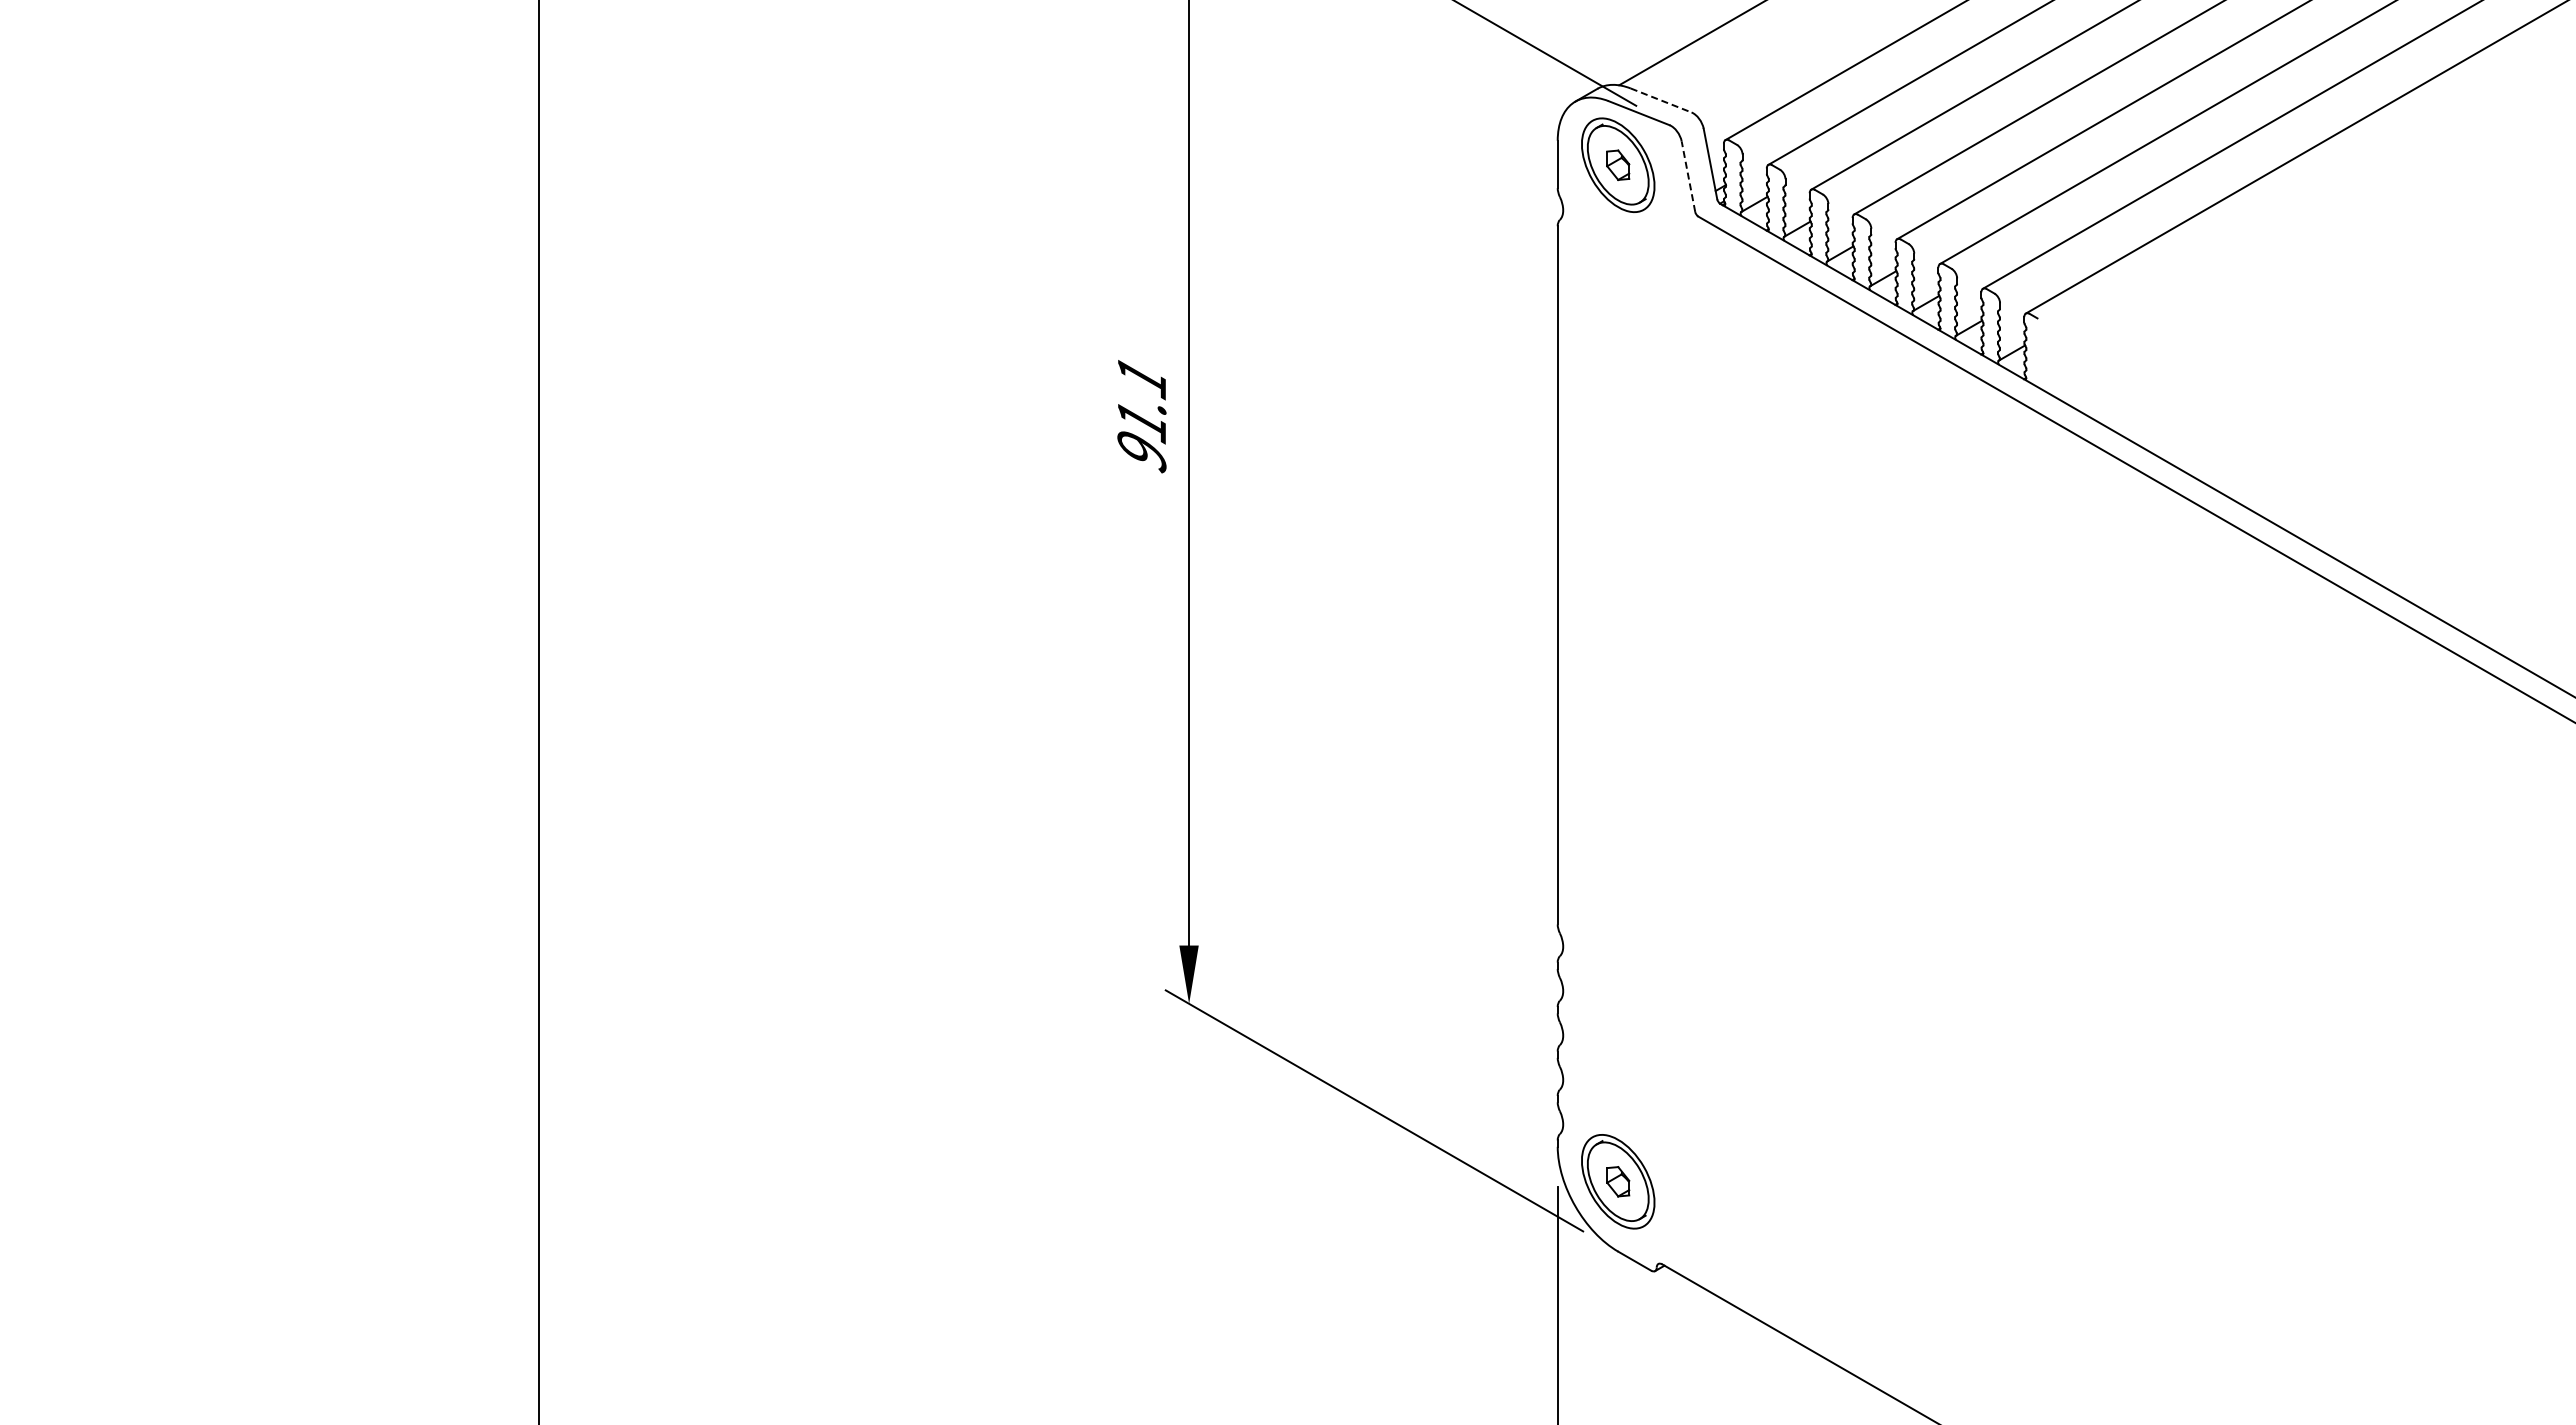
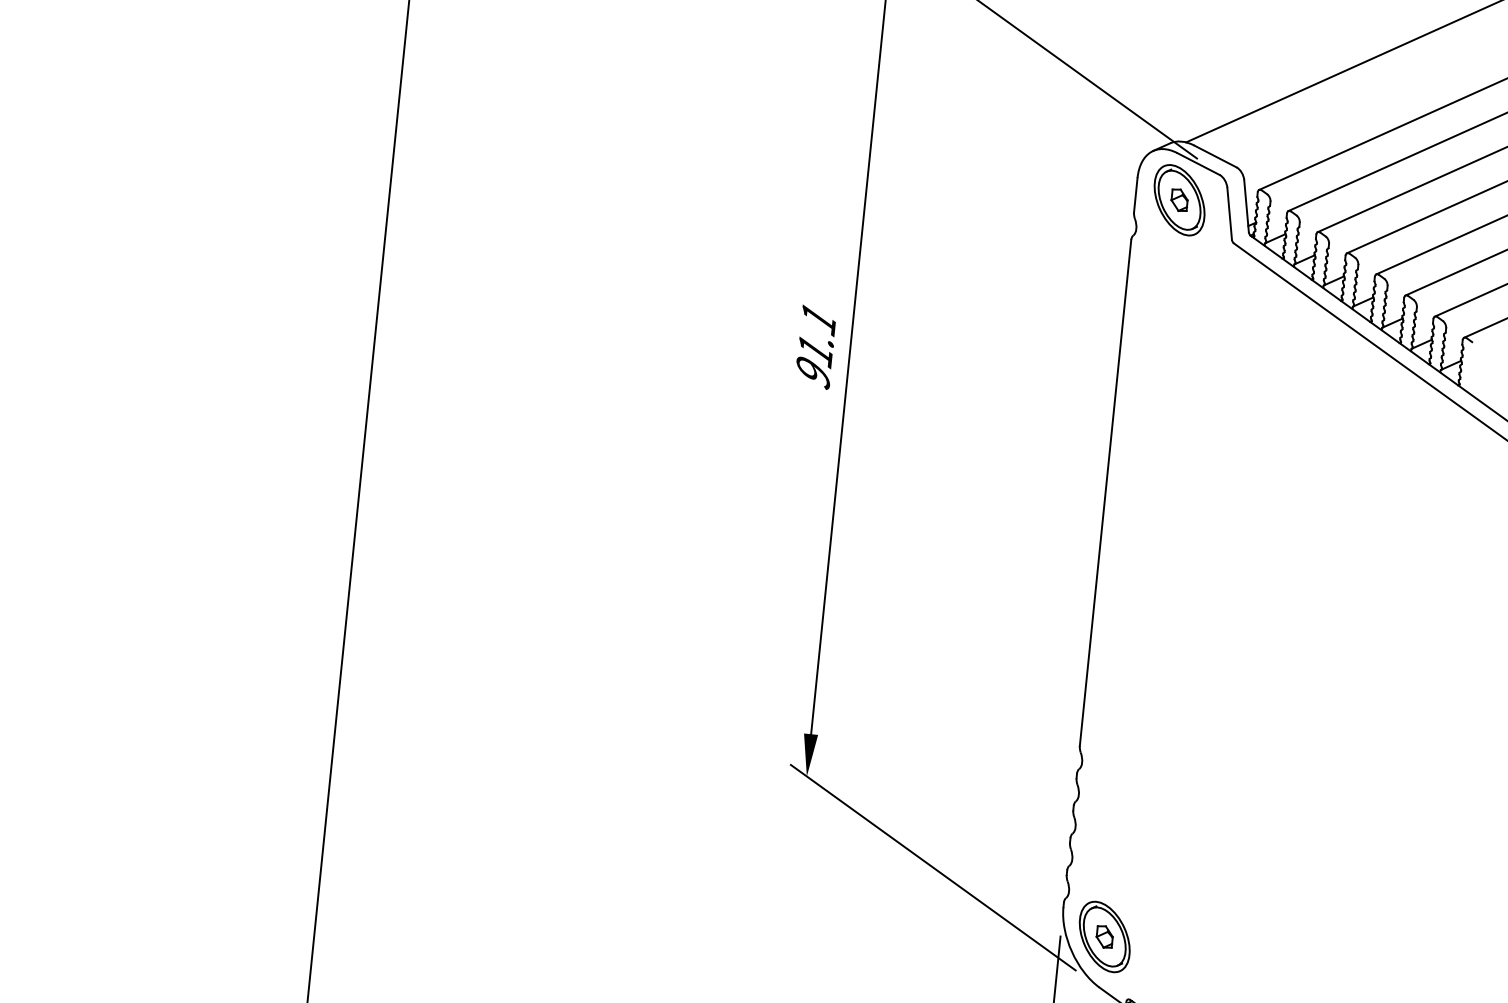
line: (1661, 100) -> (1215, 156), dashed -> solid
line: (1688, 176) -> (1229, 213), dashed -> solid

